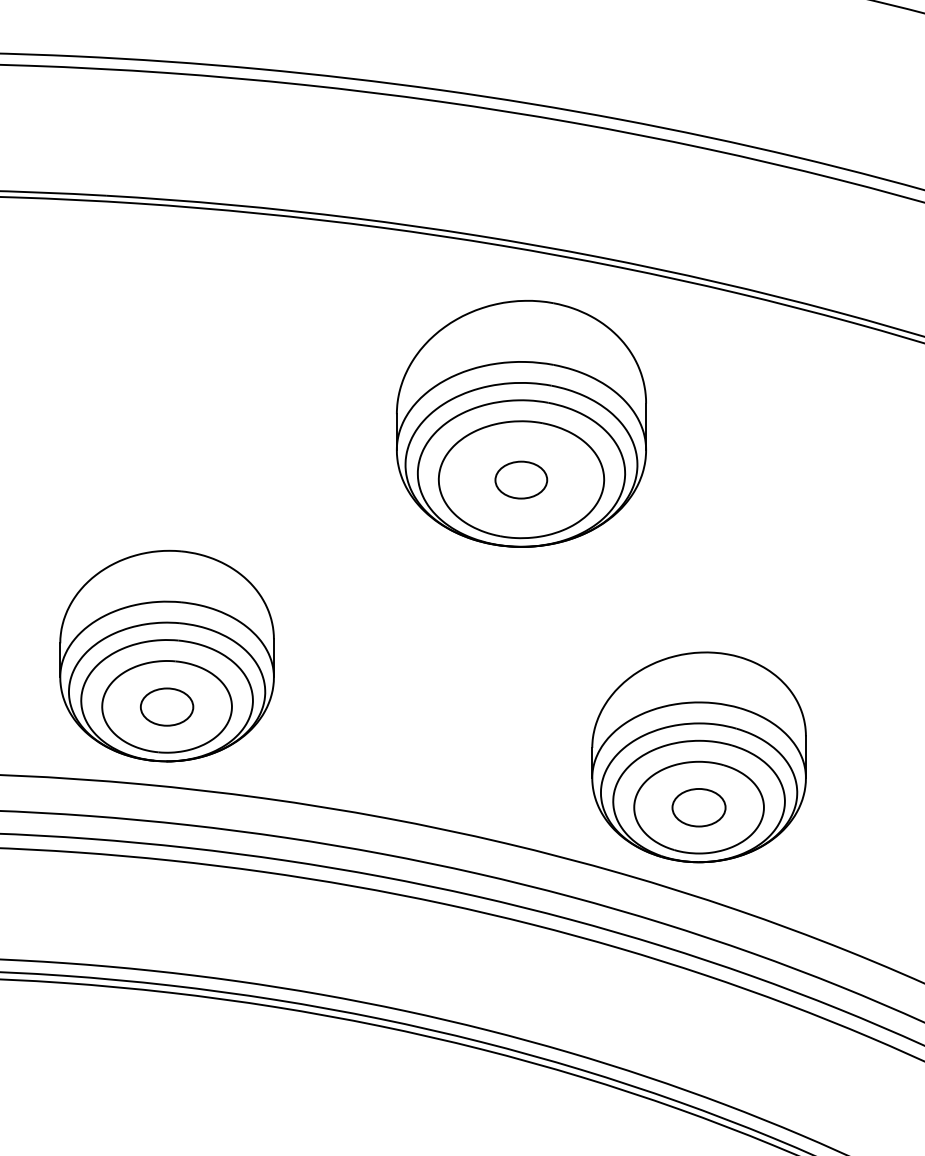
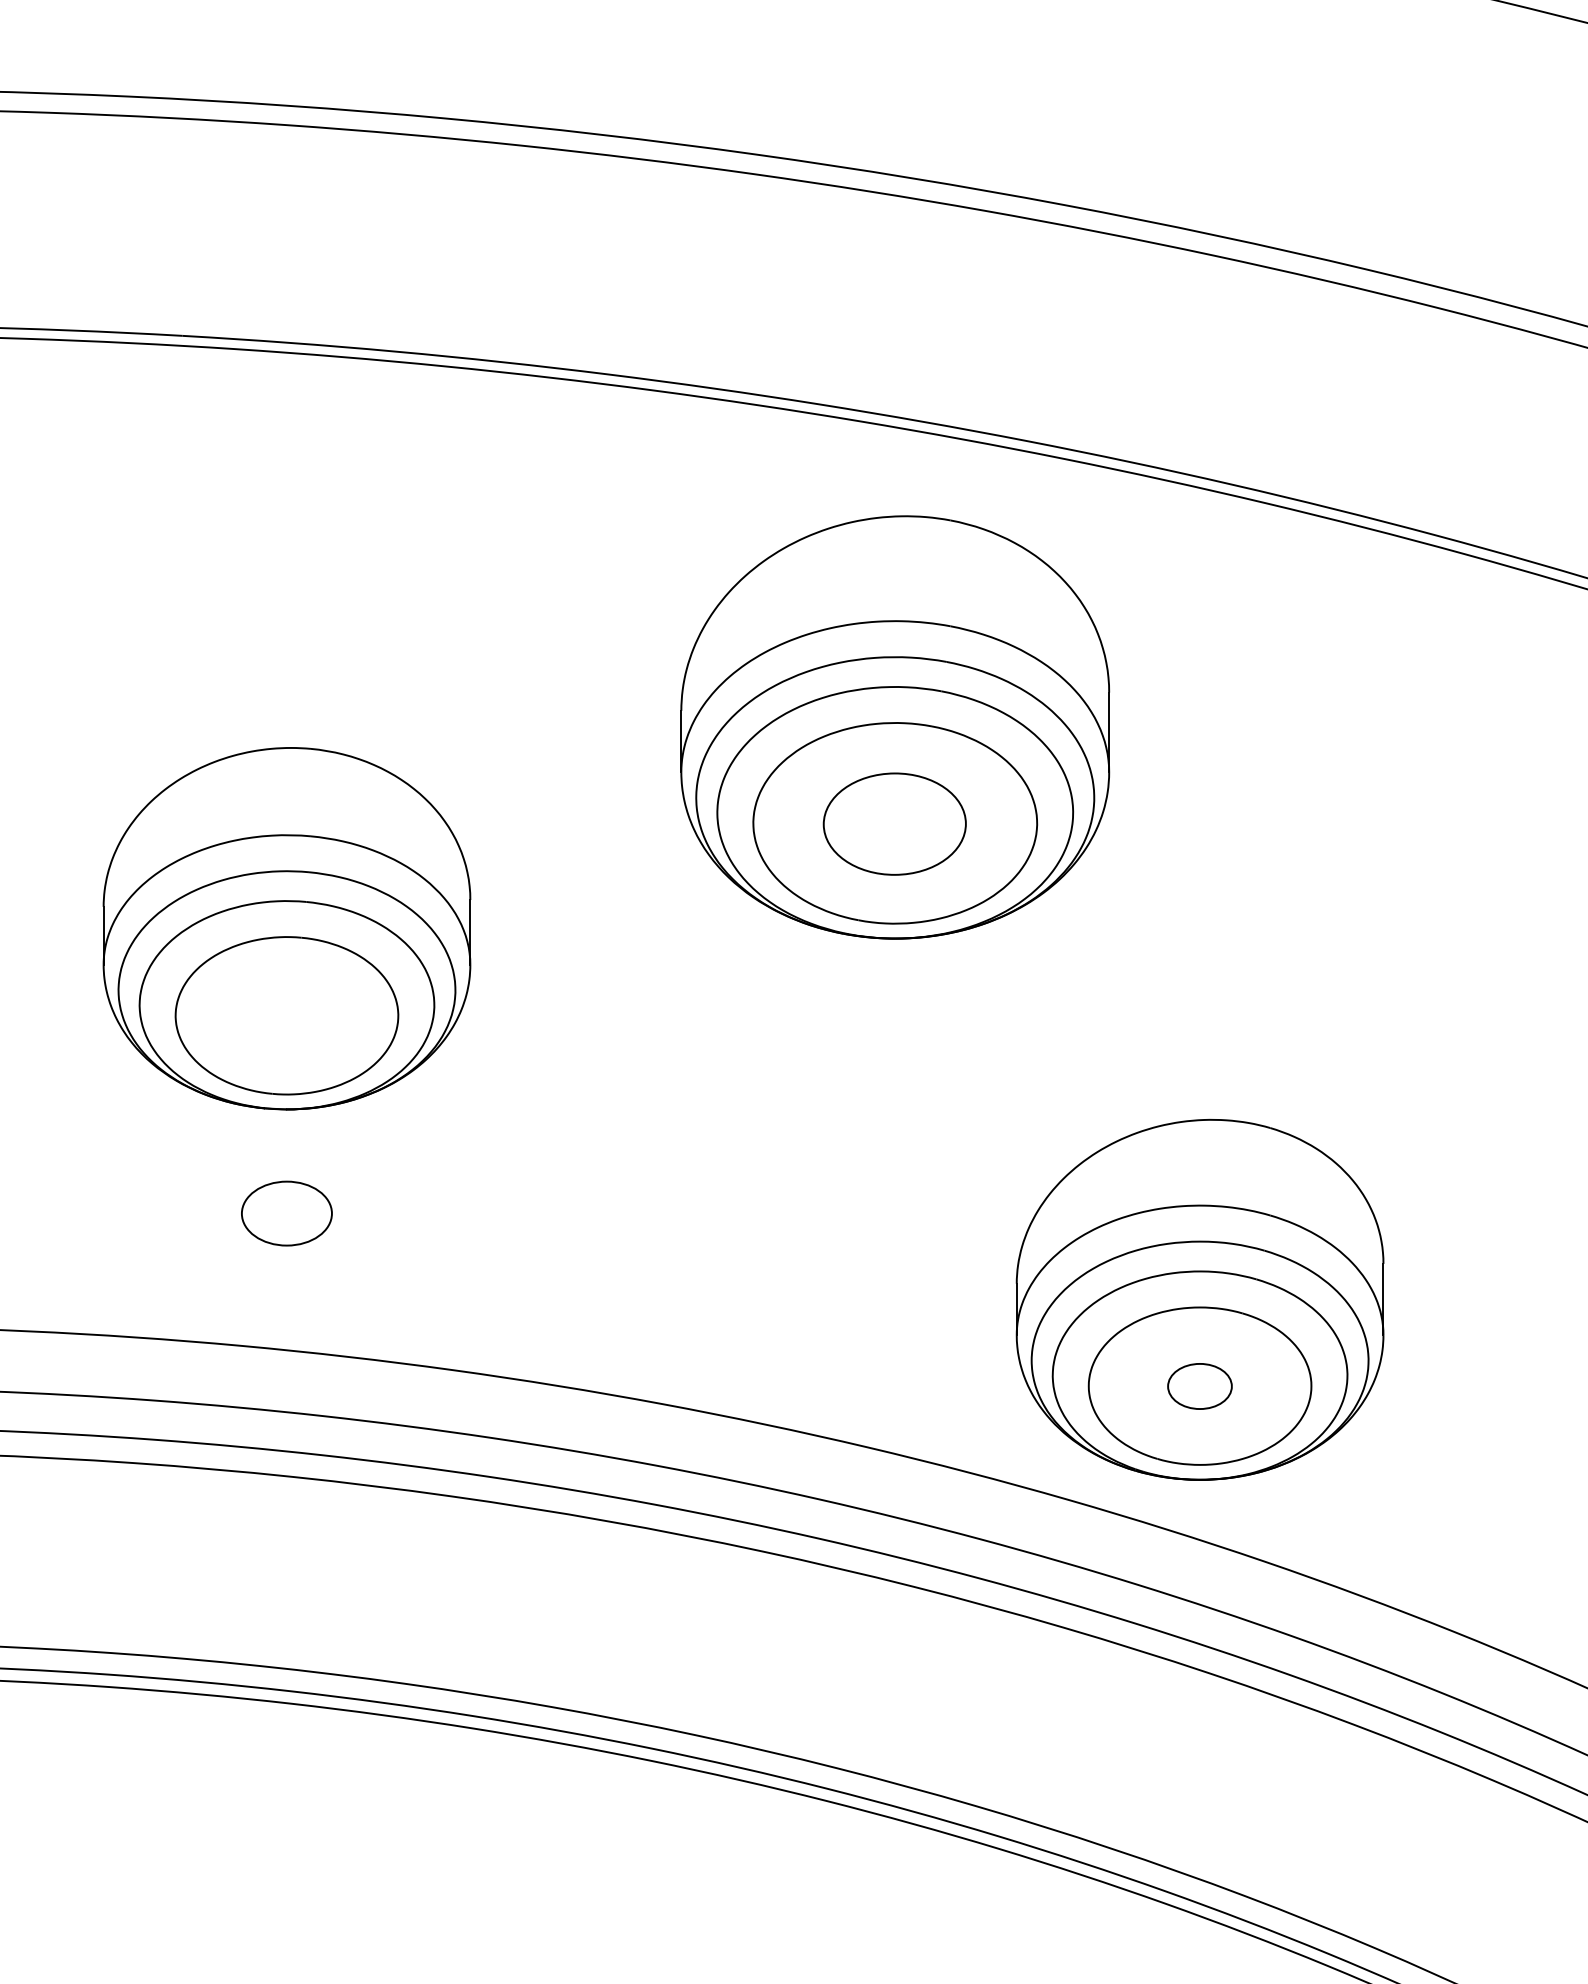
part: (521, 479) -> (895, 822), size x1.6
part: (166, 655) -> (285, 927), moved
part: (698, 807) -> (1199, 1385), size x0.7

